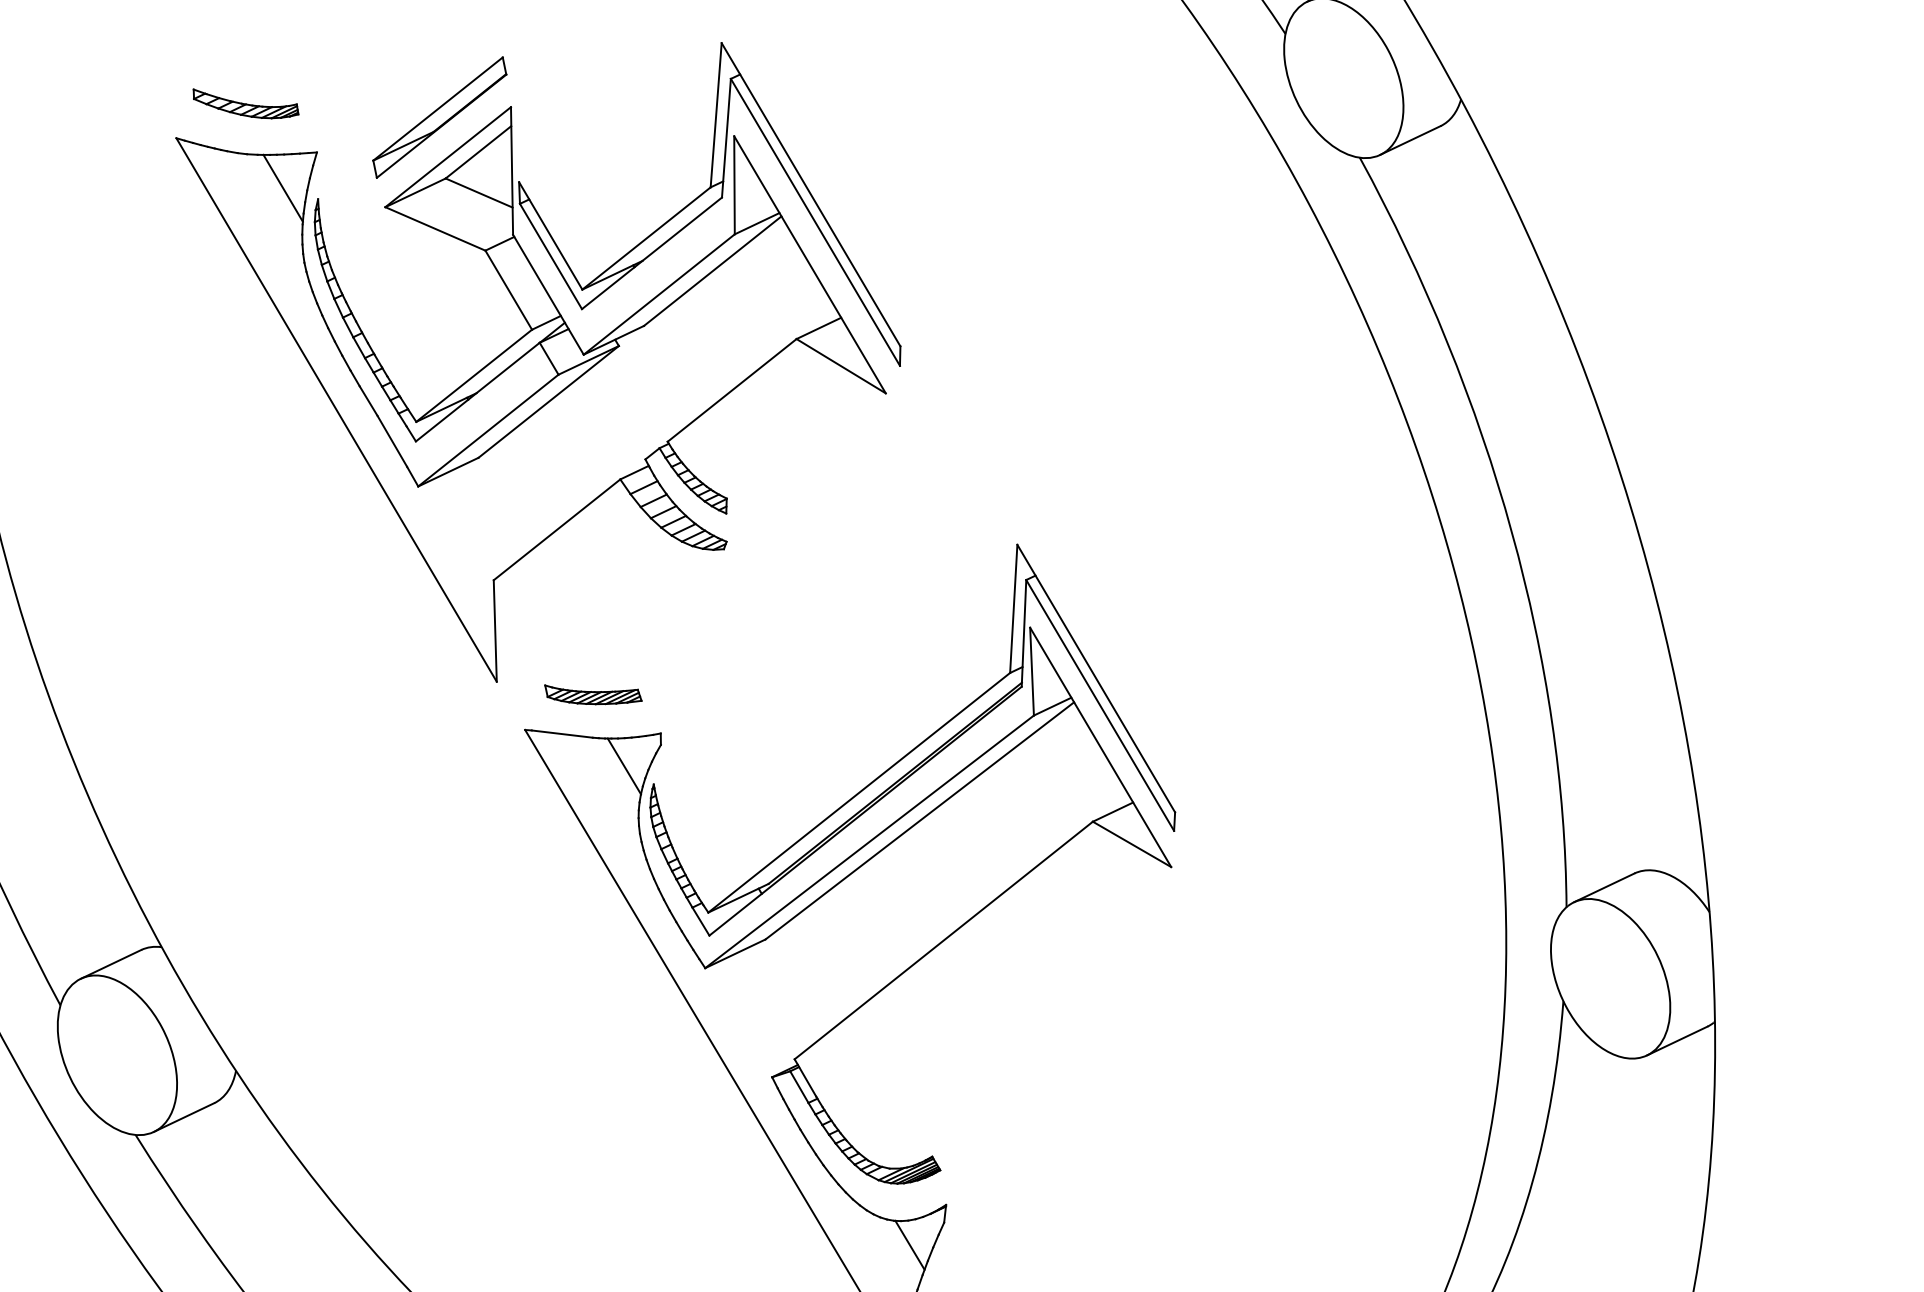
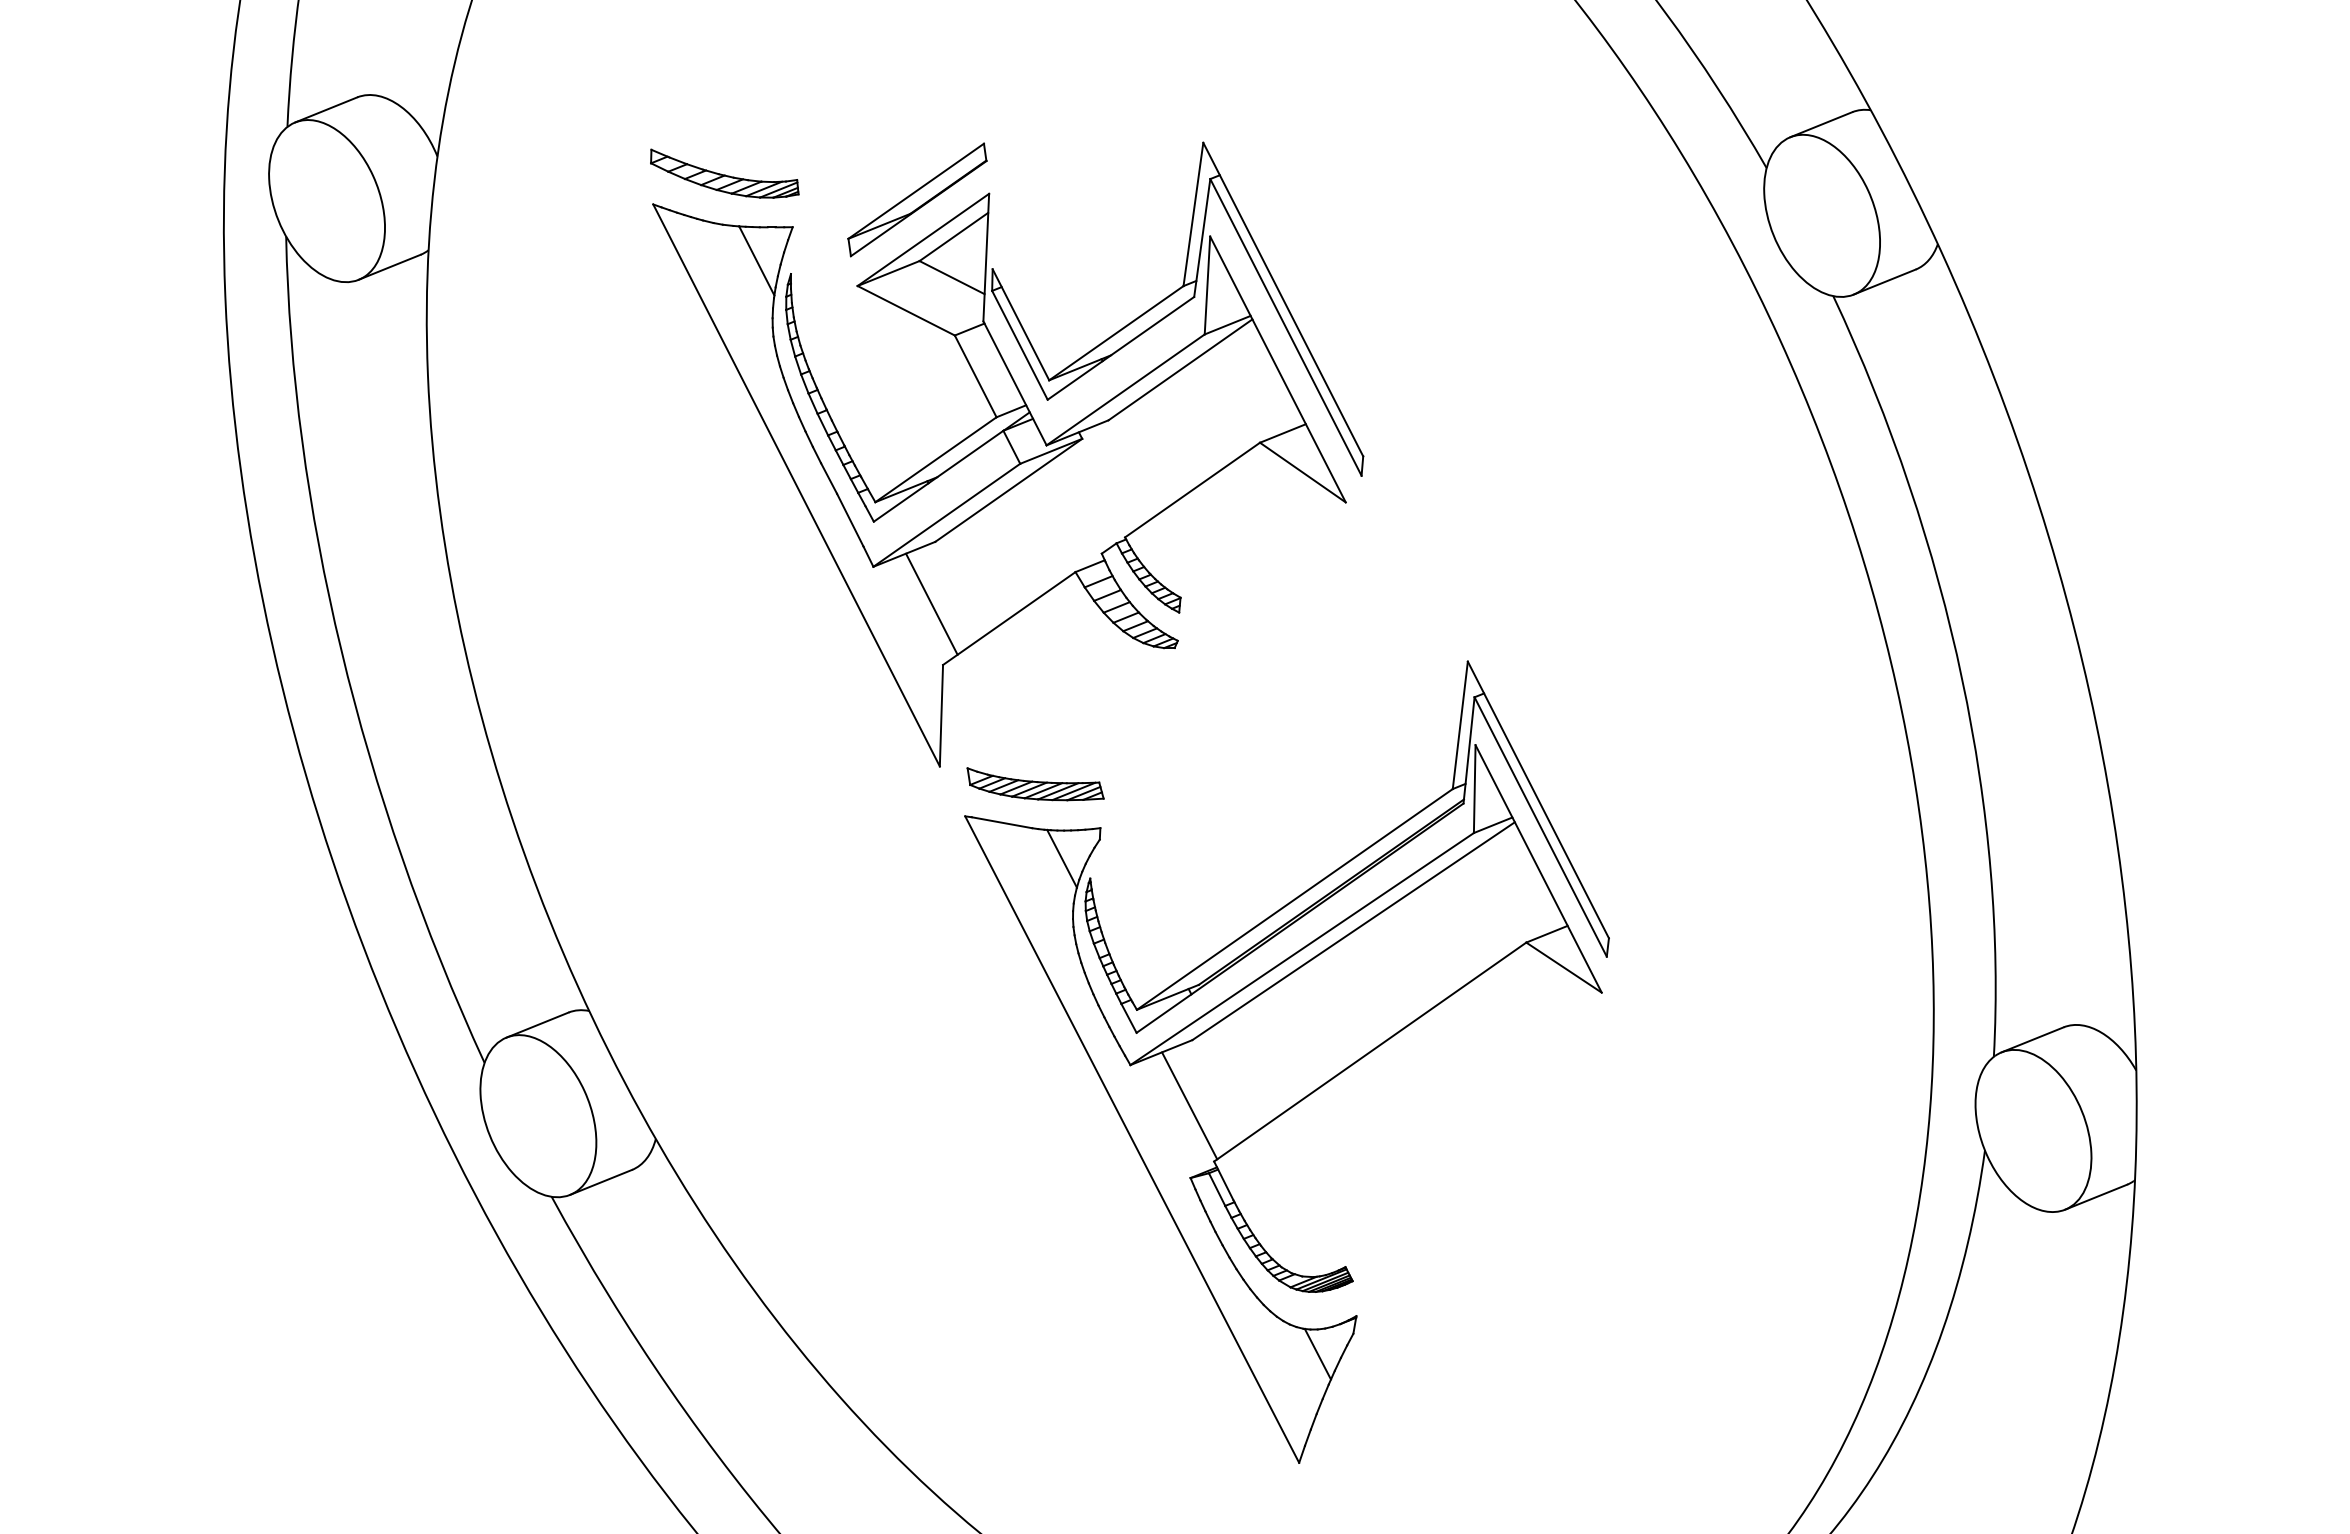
part: (245, 103) -> (724, 173), size x1.43
line: (478, 519) -> (931, 603), added
part: (593, 693) -> (1035, 784), size x1.43
line: (766, 1004) -> (1189, 1105), added

